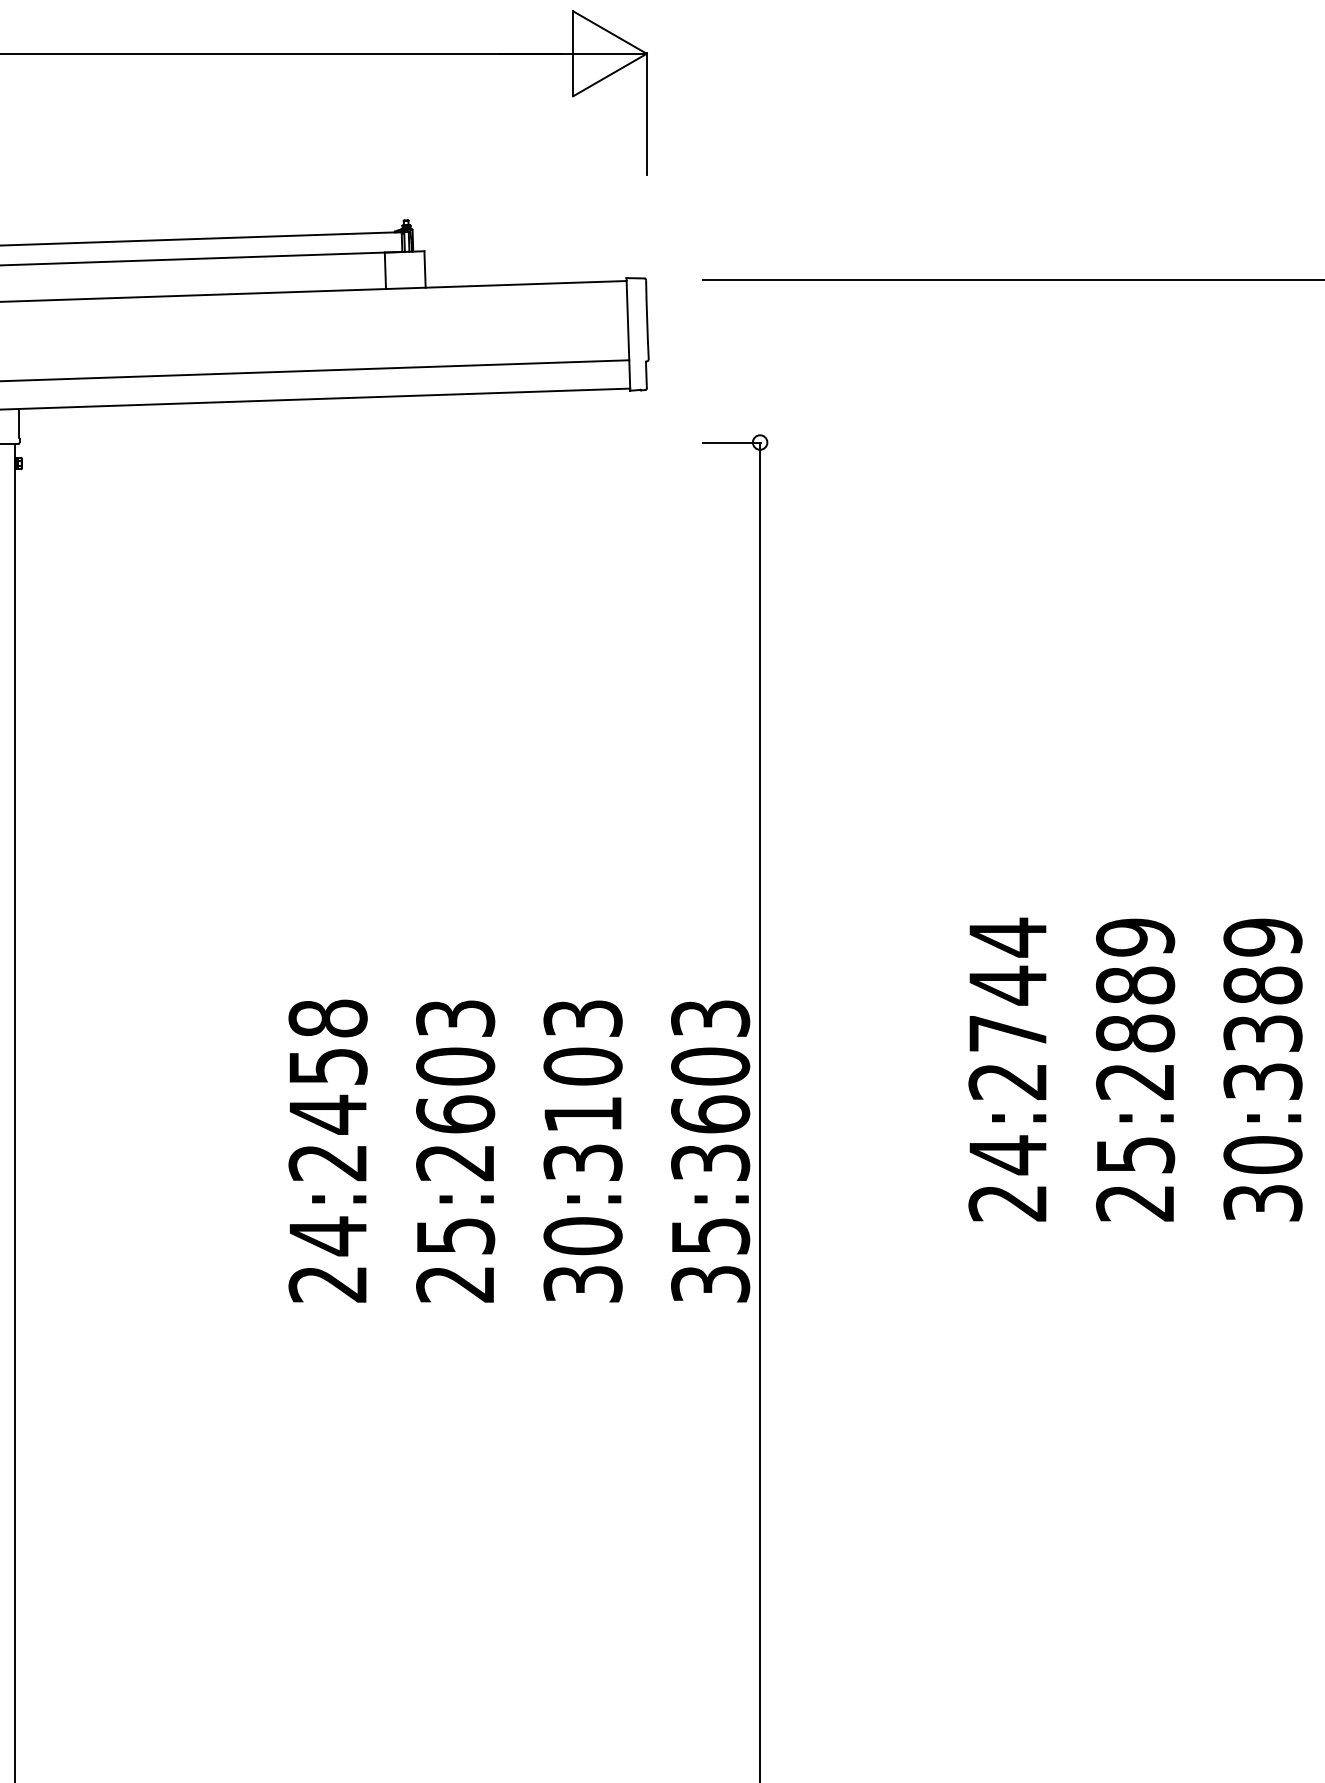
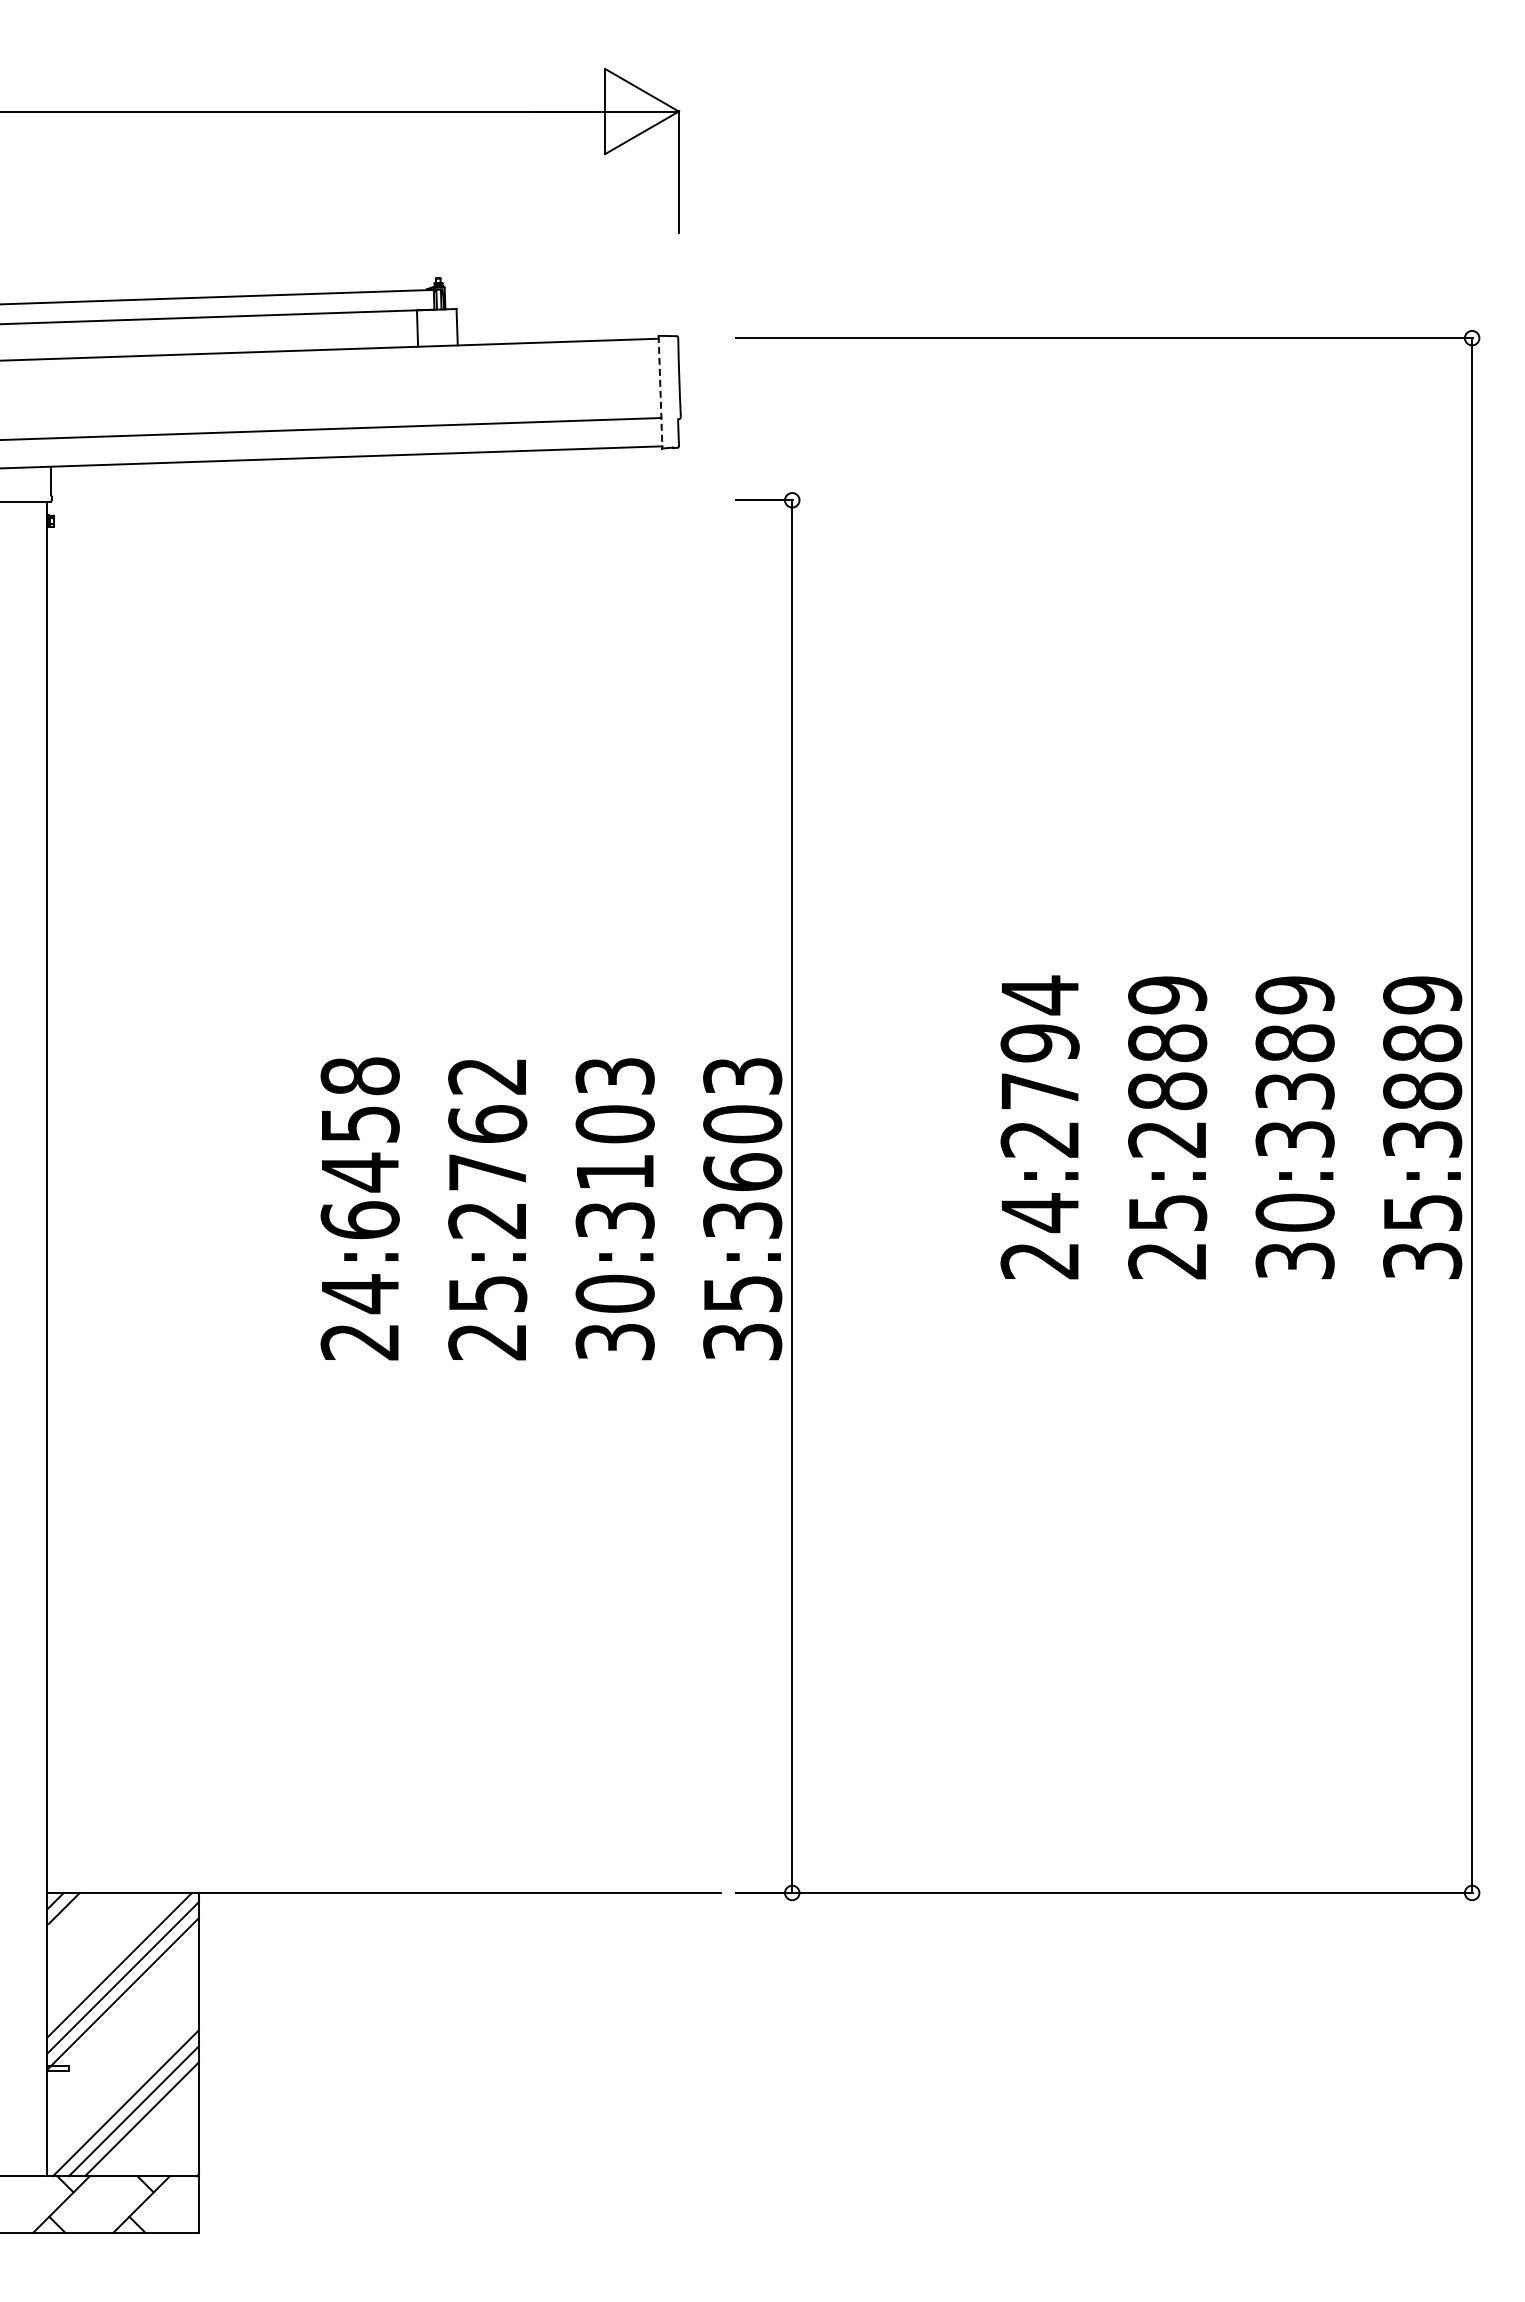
line: (628, 334) -> (660, 392), solid -> dashed
text: (1007, 985) -> (1039, 1043), 24:2744 -> 24:2794
text: (455, 1066) -> (487, 1124), 25:2603 -> 25:2762
text: (327, 1162) -> (359, 1220), 24:2458 -> 24:6458

